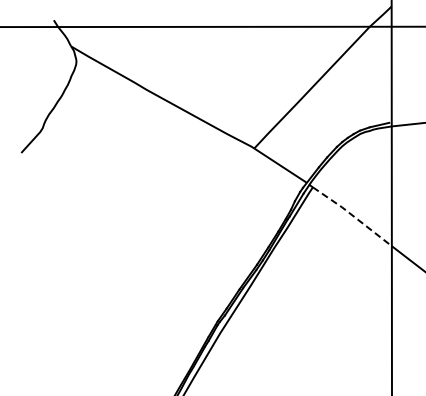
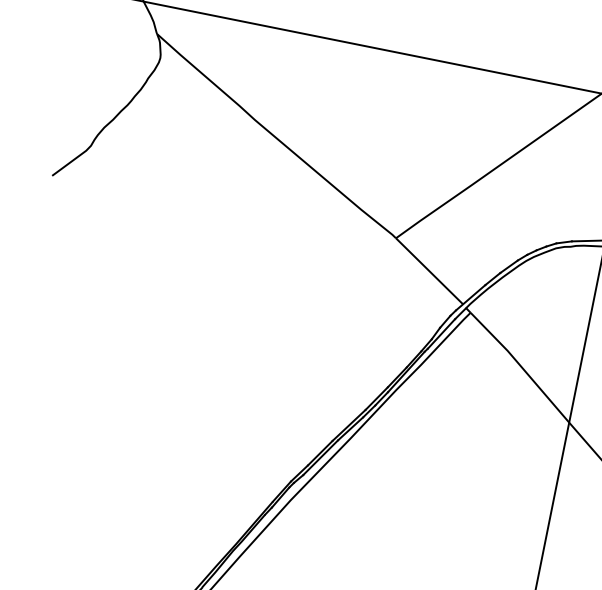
line: (353, 215) -> (521, 366), dashed -> solid

